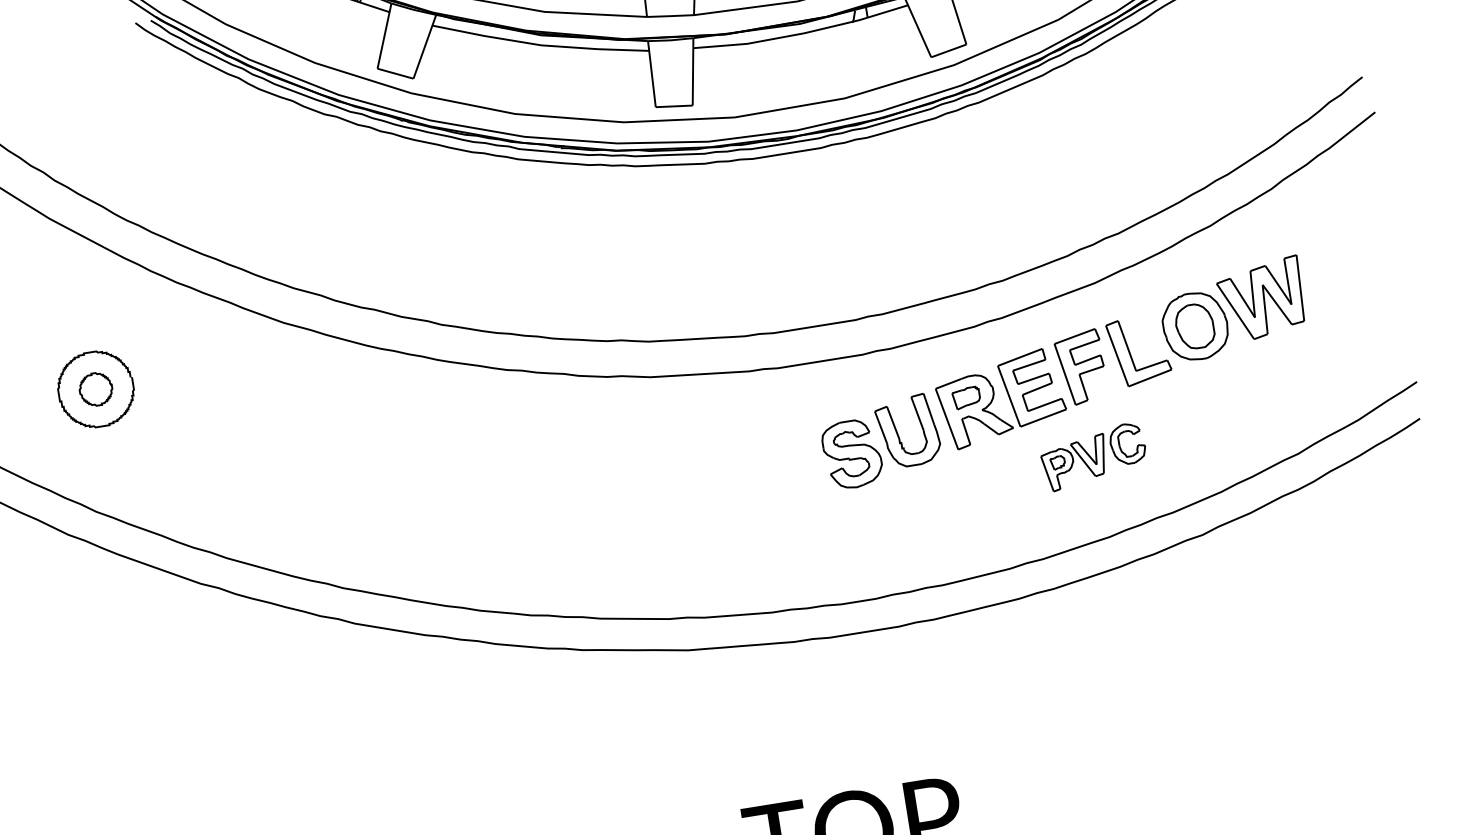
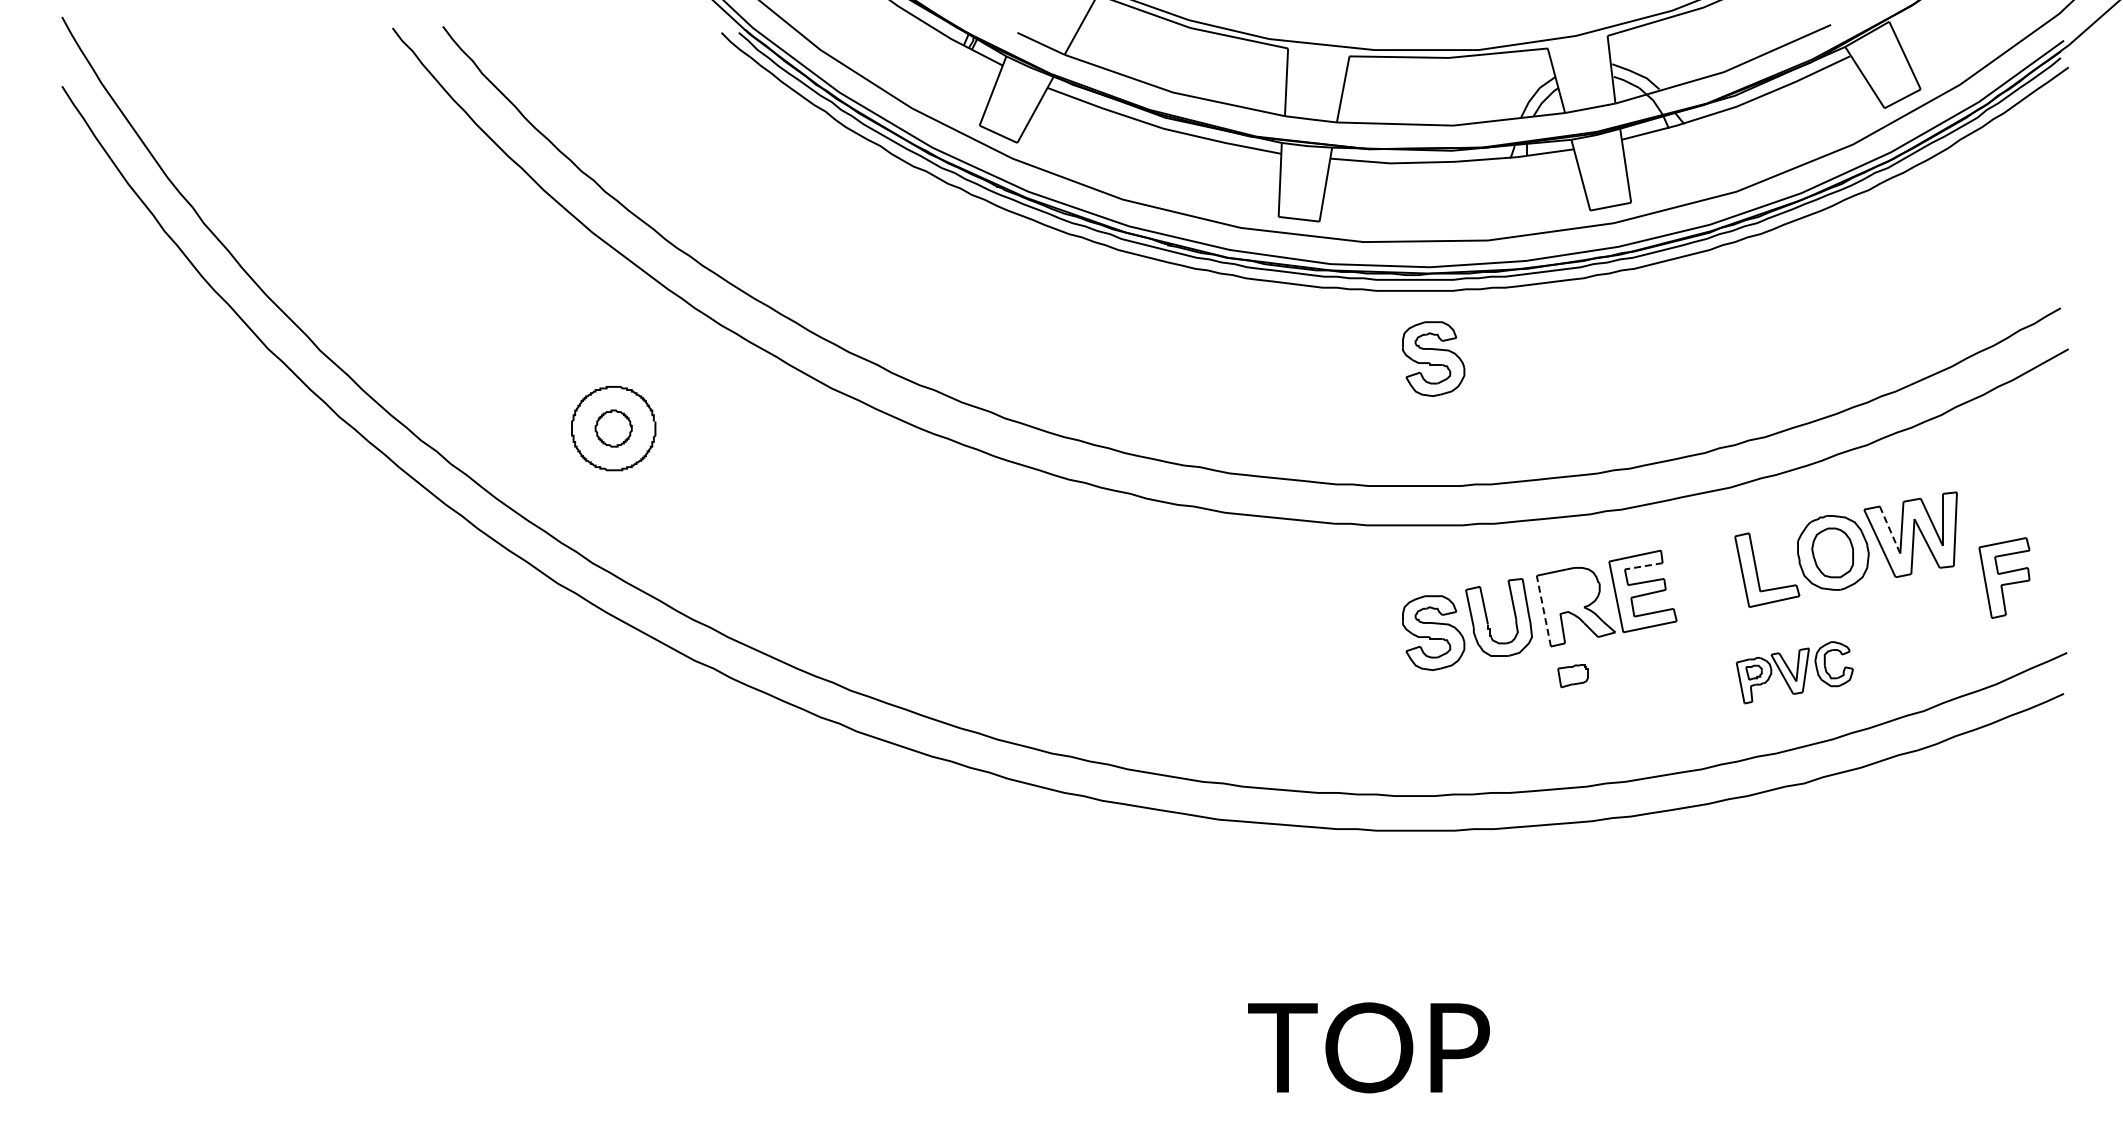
part: (813, 210) -> (1433, 358), added
line: (1243, 298) -> (1890, 530), solid -> dashed
line: (1029, 365) -> (1643, 566), solid -> dashed
part: (1081, 367) -> (2004, 577), moved
part: (966, 398) -> (1572, 676), moved
line: (946, 418) -> (1543, 610), solid -> dashed
part: (1093, 456) -> (1794, 672), moved

